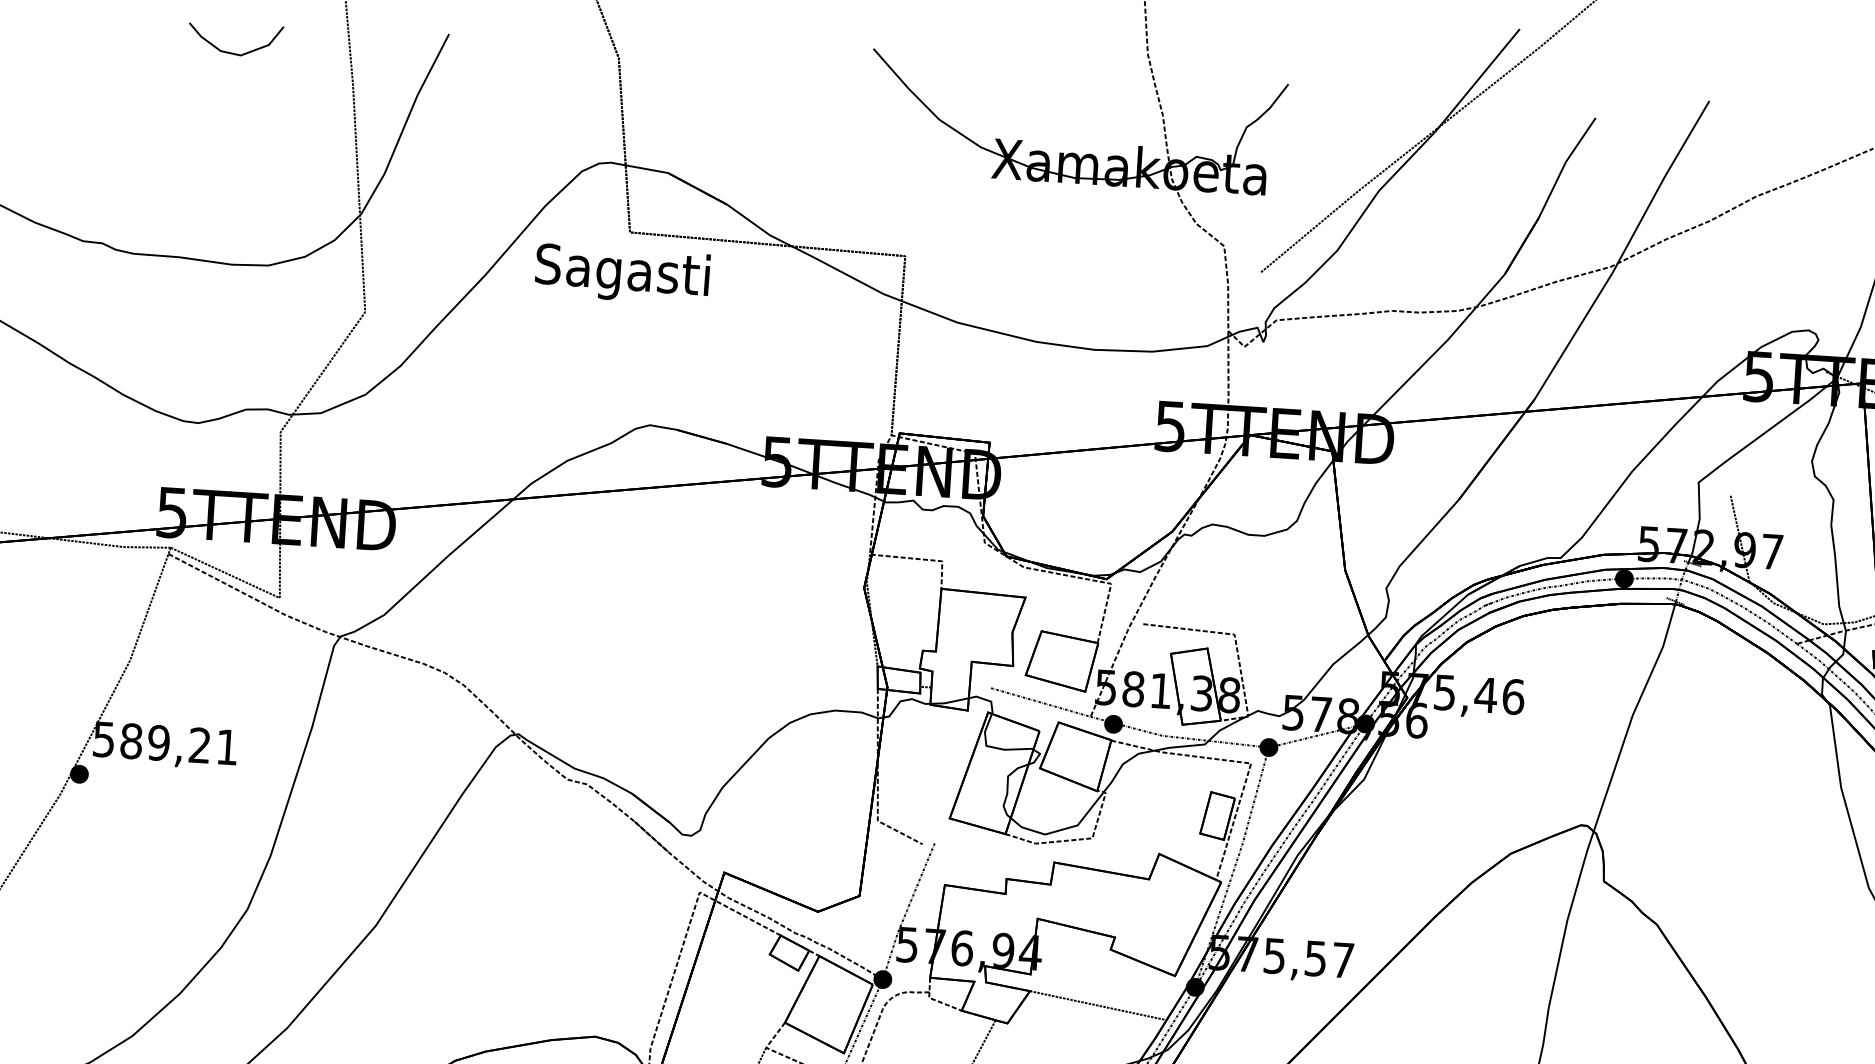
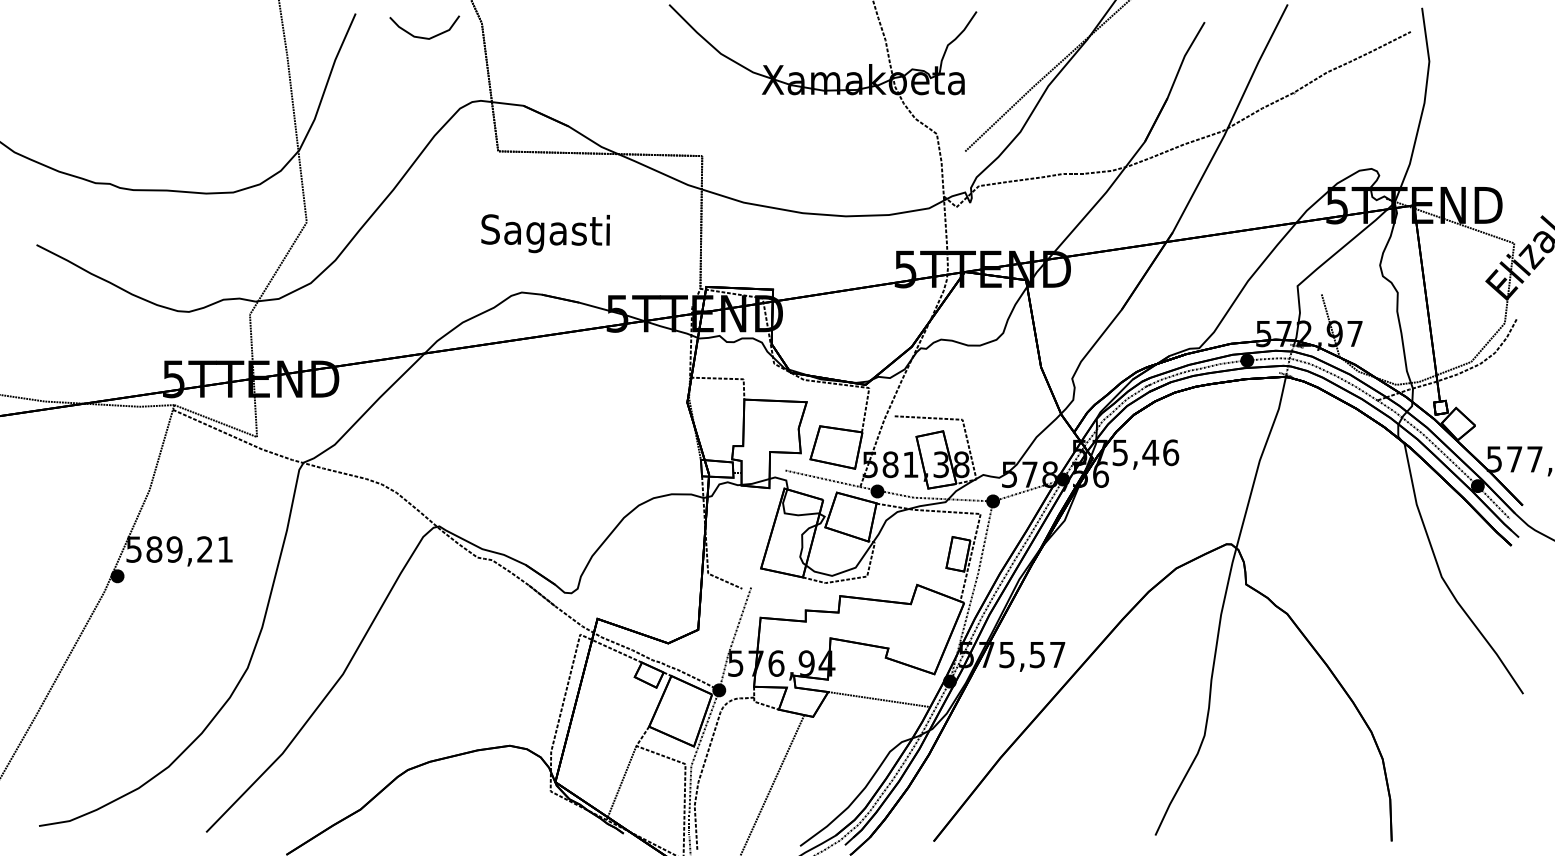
part: (230, 51) -> (421, 36), moved
text: (622, 274) -> (545, 233), moved

